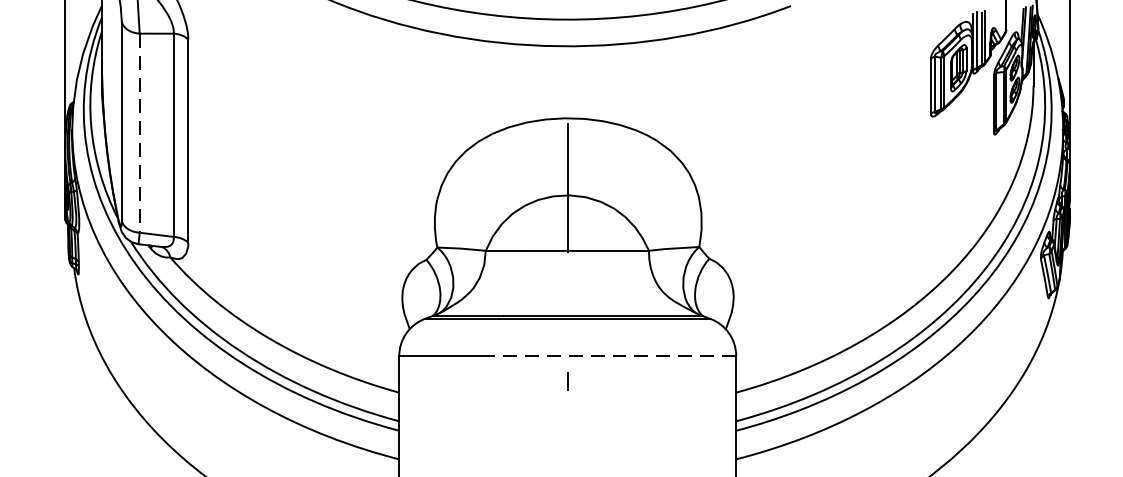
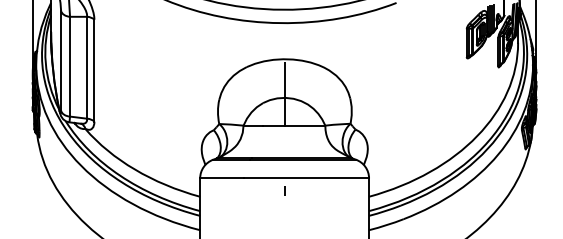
line: (140, 132) -> (70, 66), dashed -> solid
line: (611, 356) -> (306, 178), dashed -> solid

